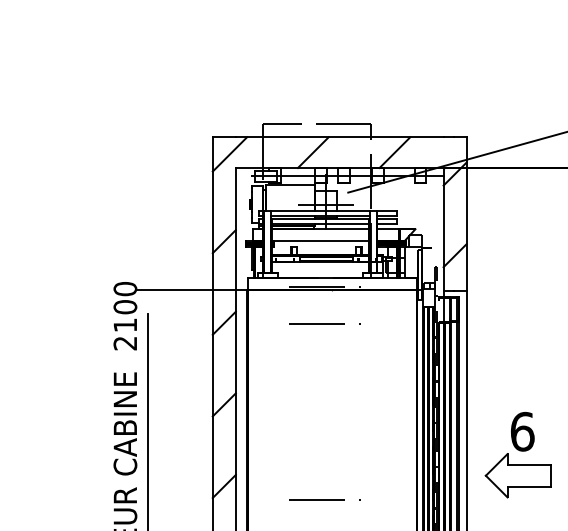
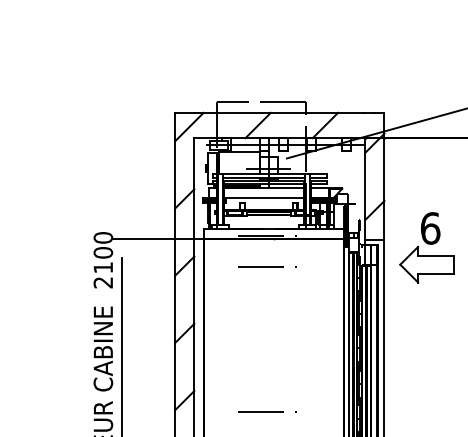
part: (517, 454) -> (426, 247), moved

